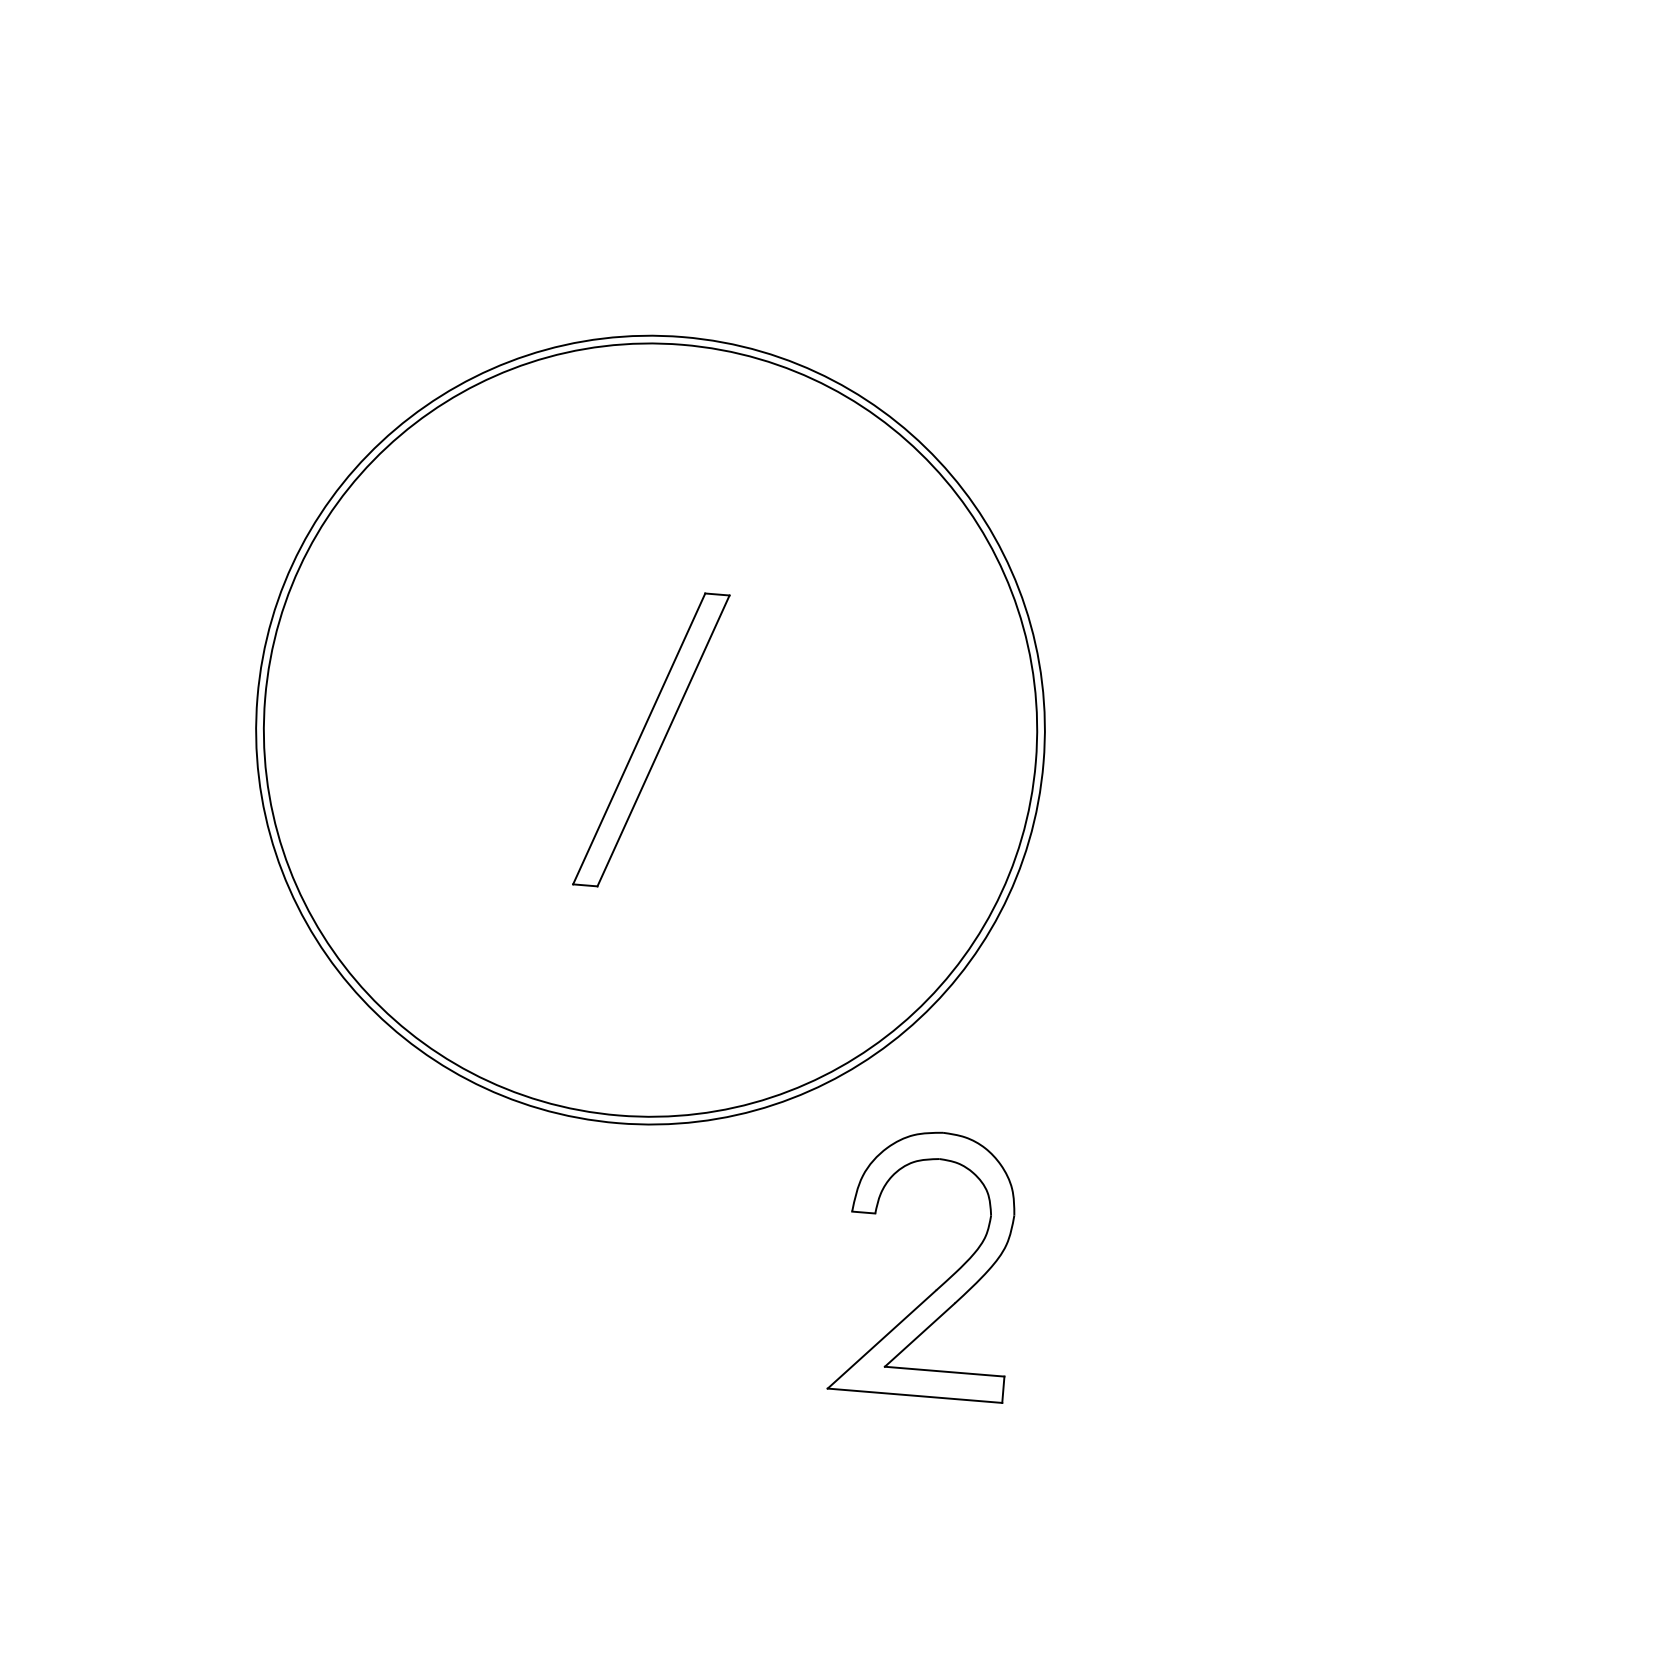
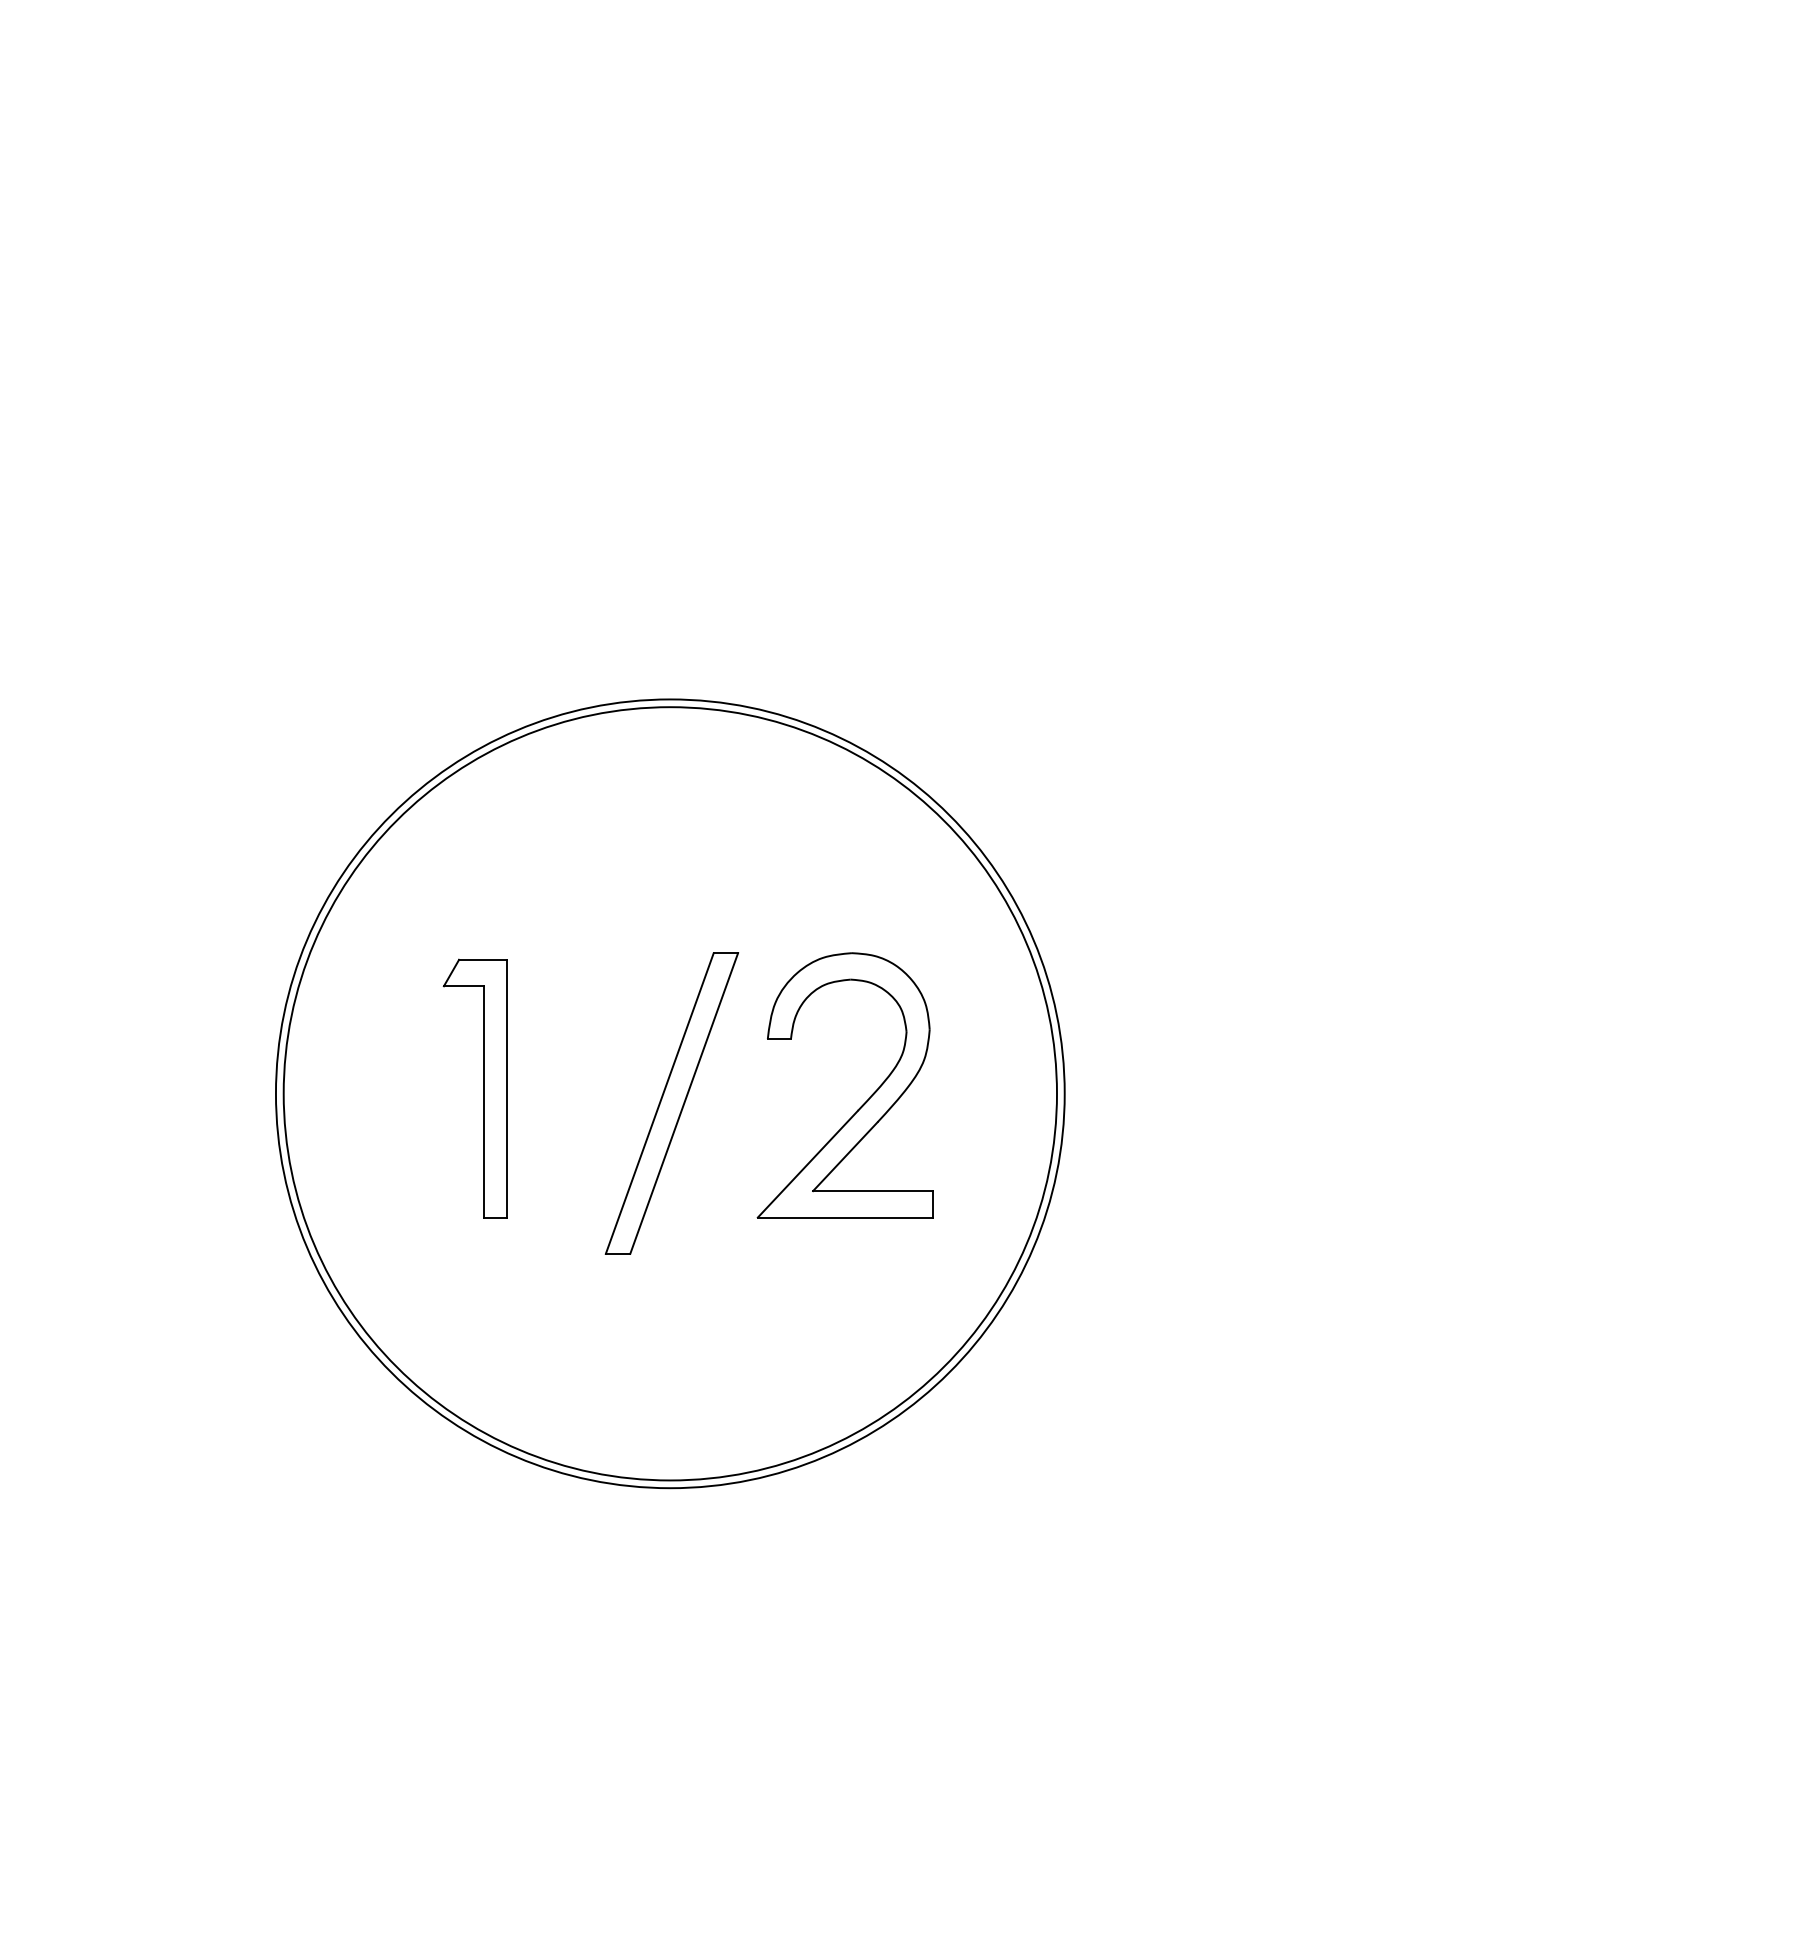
part: (464, 709) -> (483, 1088), added
part: (942, 1283) -> (863, 1103), moved

